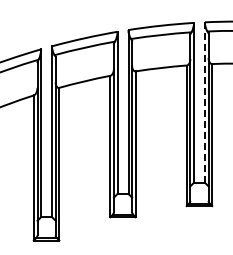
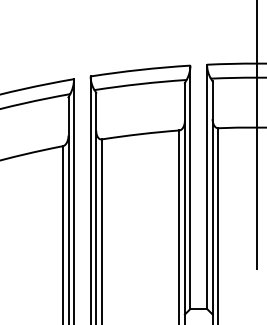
line: (204, 102) -> (206, 186), dashed -> solid

